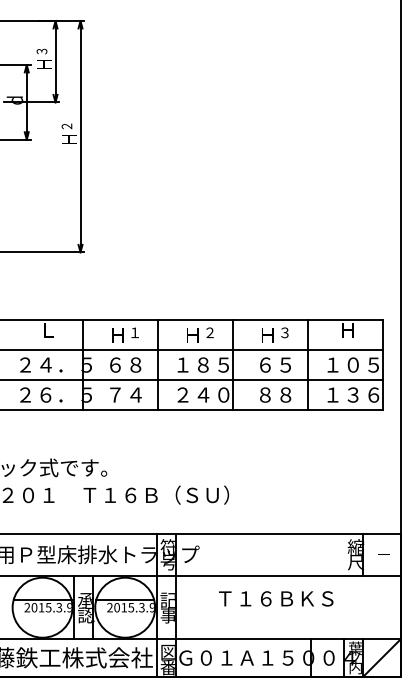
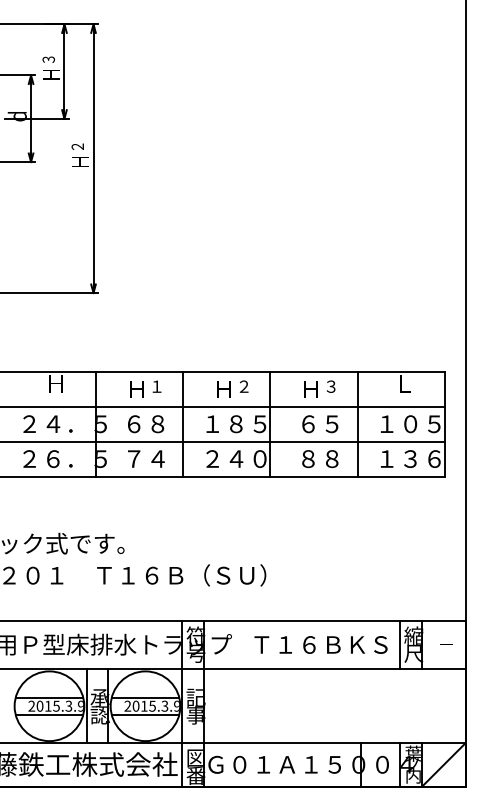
text: (47, 330) -> (55, 383), Ｌ -> Ｈ
text: (347, 330) -> (403, 383), Ｈ -> Ｌ
line: (344, 554) -> (400, 644), added
text: (275, 598) -> (320, 644), moved
line: (42, 614) -> (49, 714), added
line: (125, 614) -> (145, 714), added

